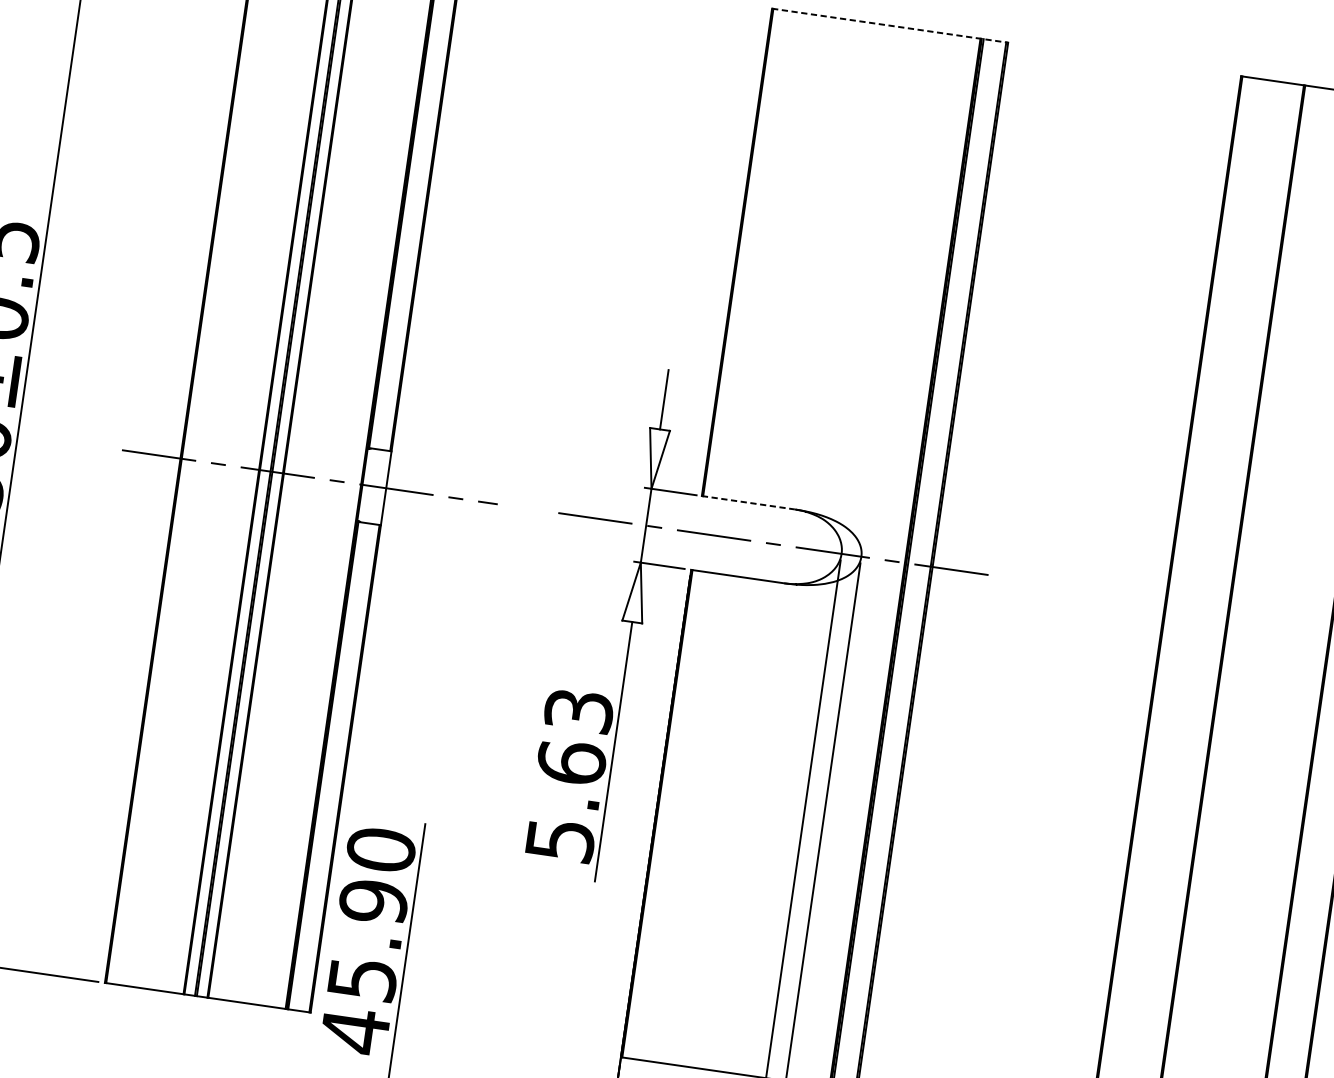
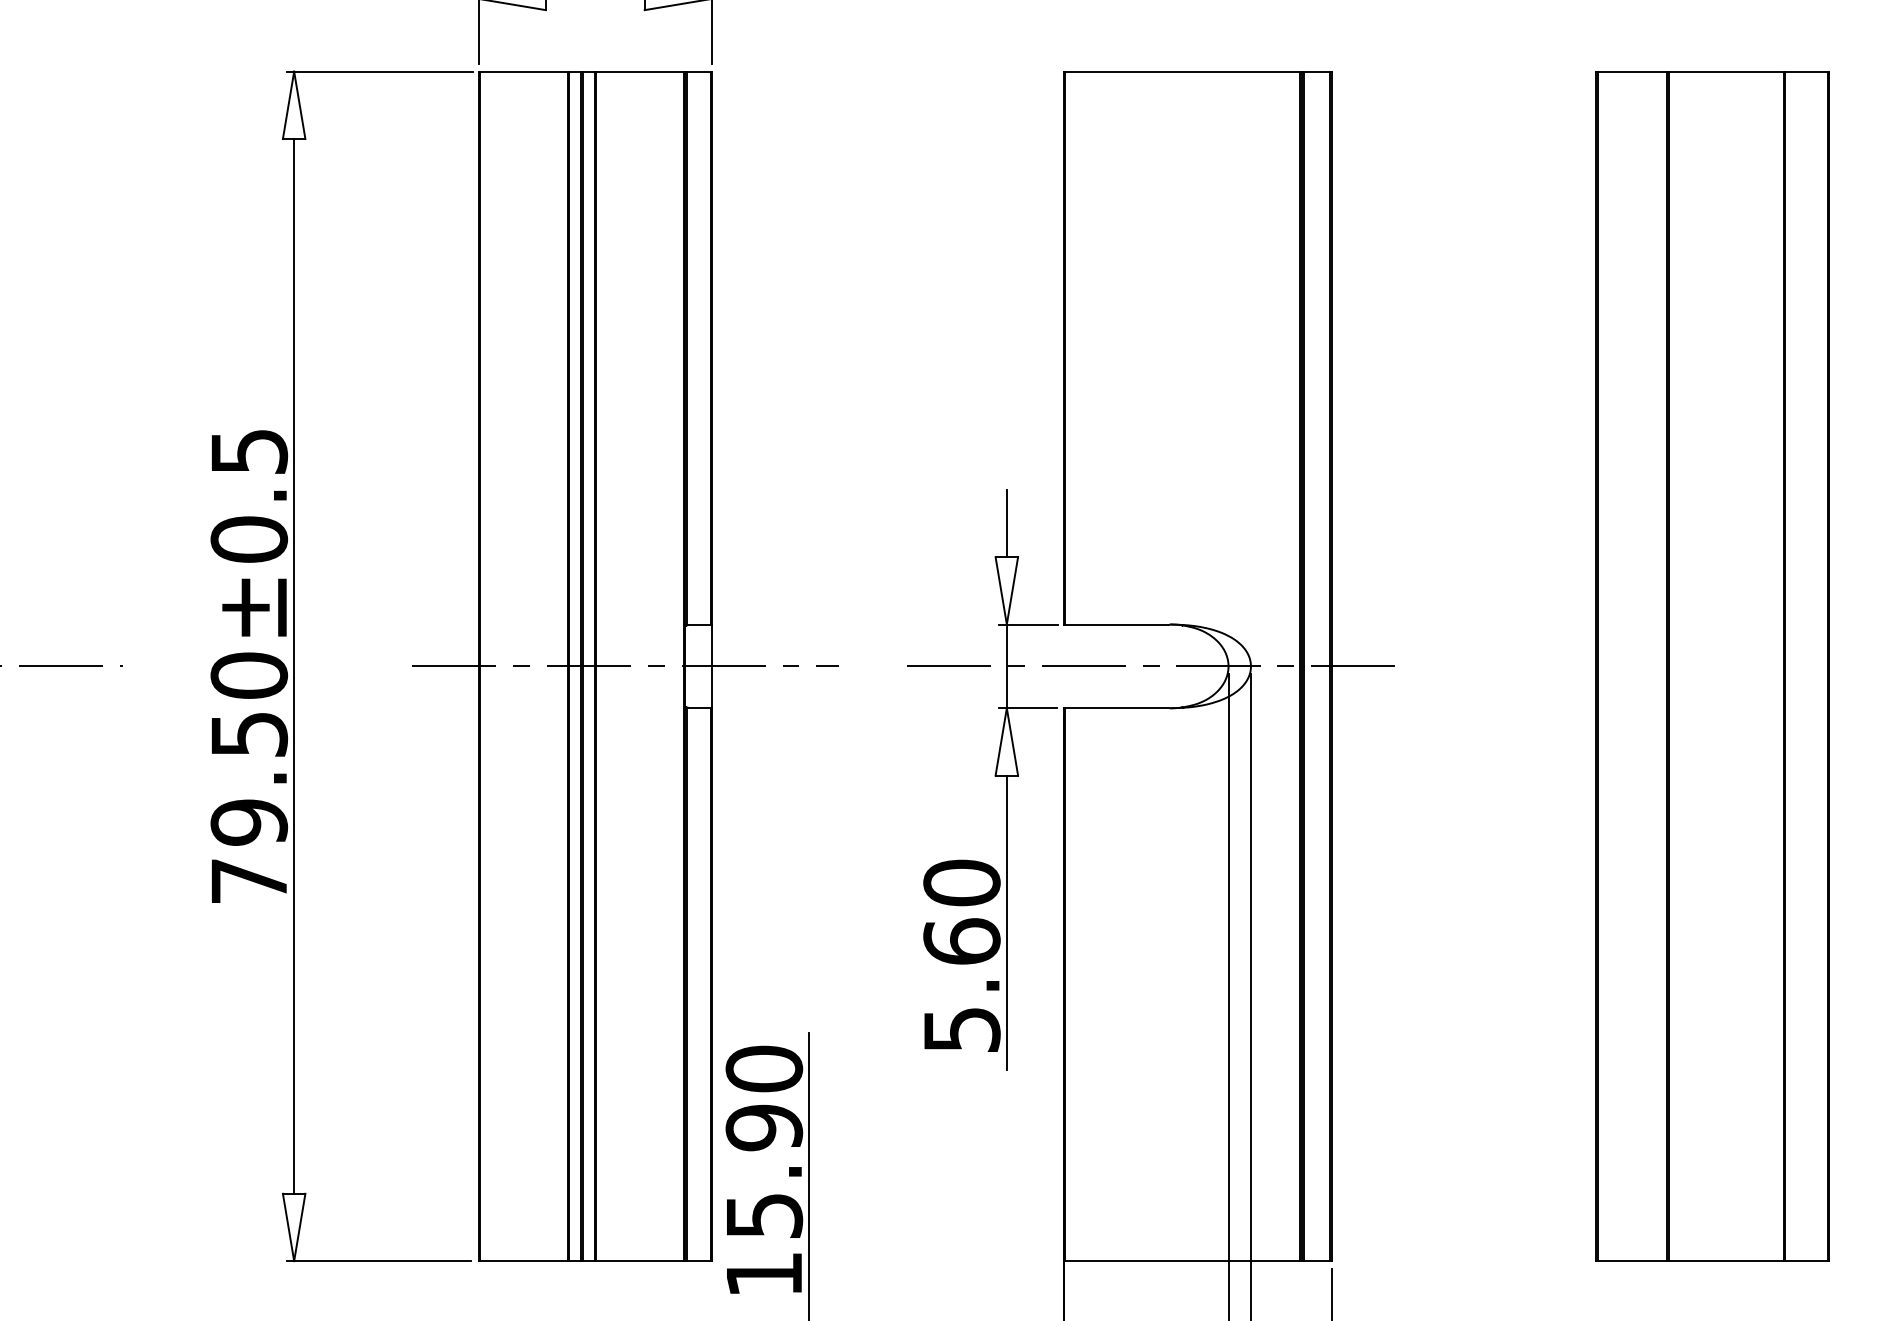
line: (889, 25) -> (1197, 71), dashed -> solid
line: (748, 502) -> (1116, 624), dashed -> solid
text: (578, 710) -> (961, 882), 5.63 -> 5.60
text: (355, 1031) -> (764, 1274), 45.90 -> 15.90

